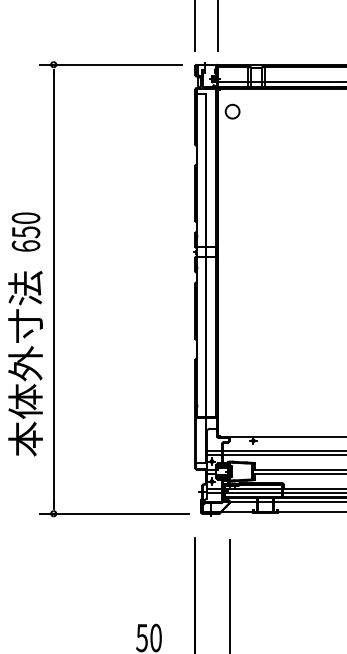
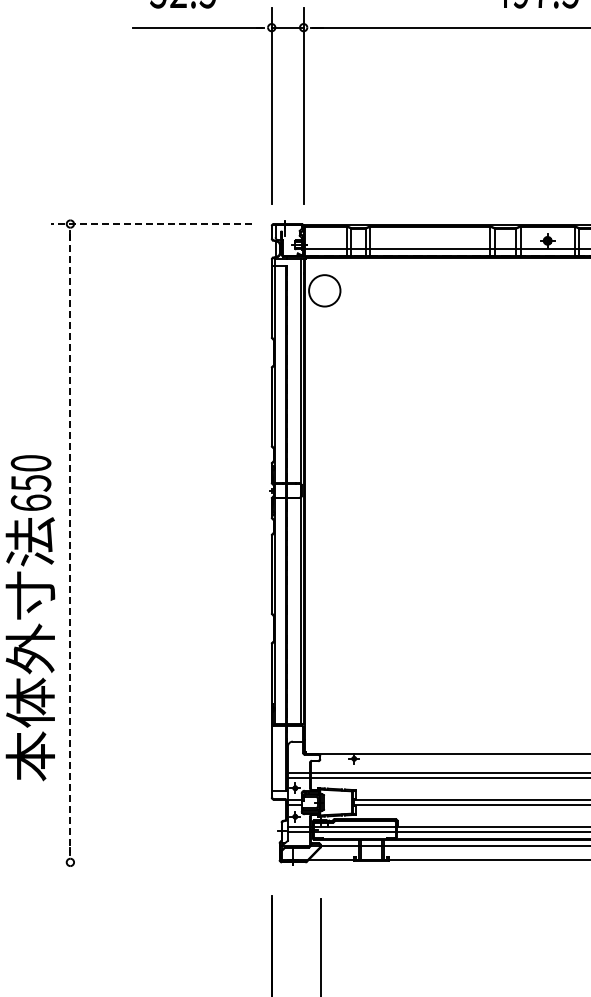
line: (110, 65) -> (151, 224), solid -> dashed
circle: (232, 111) -> (324, 290), size x1.6
text: (25, 231) -> (30, 482), moved
line: (53, 289) -> (70, 543), solid -> dashed
line: (114, 513) -> (156, 862), removed

